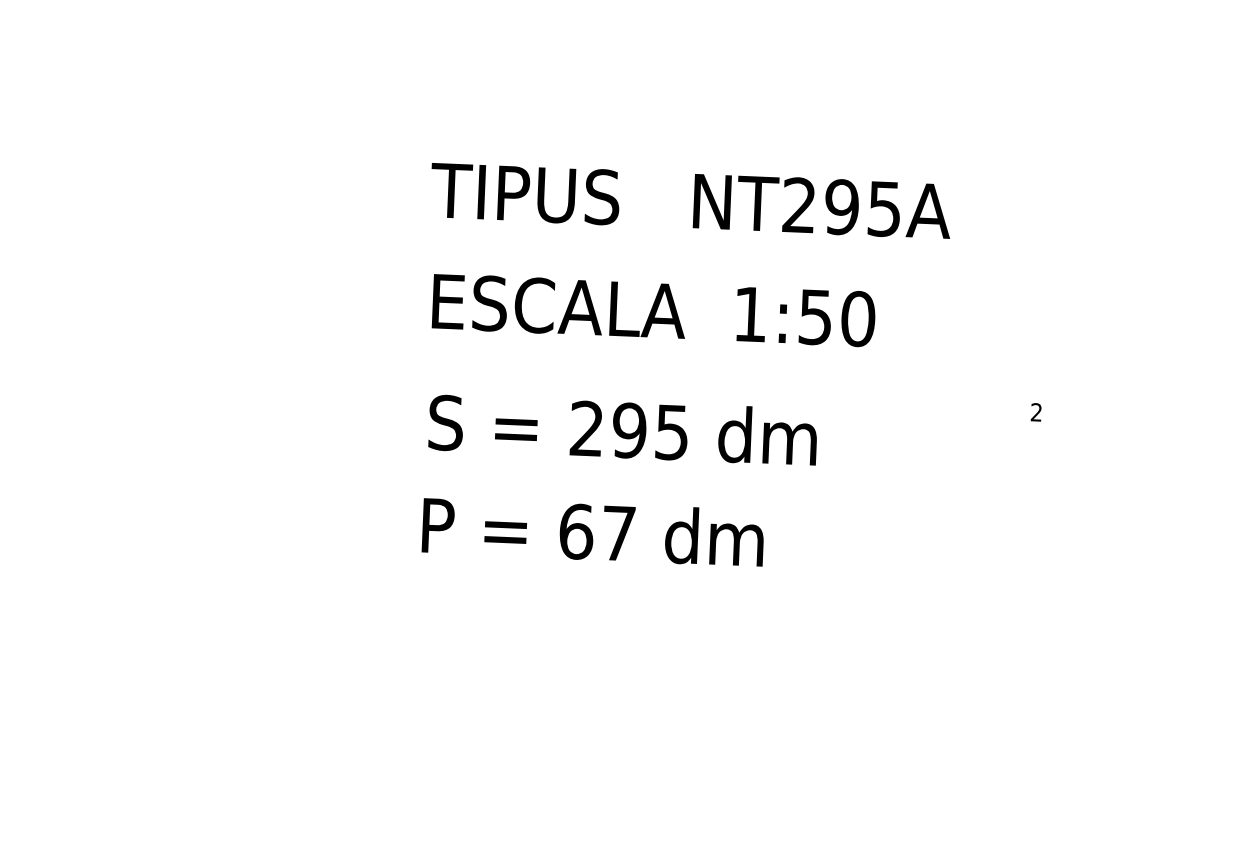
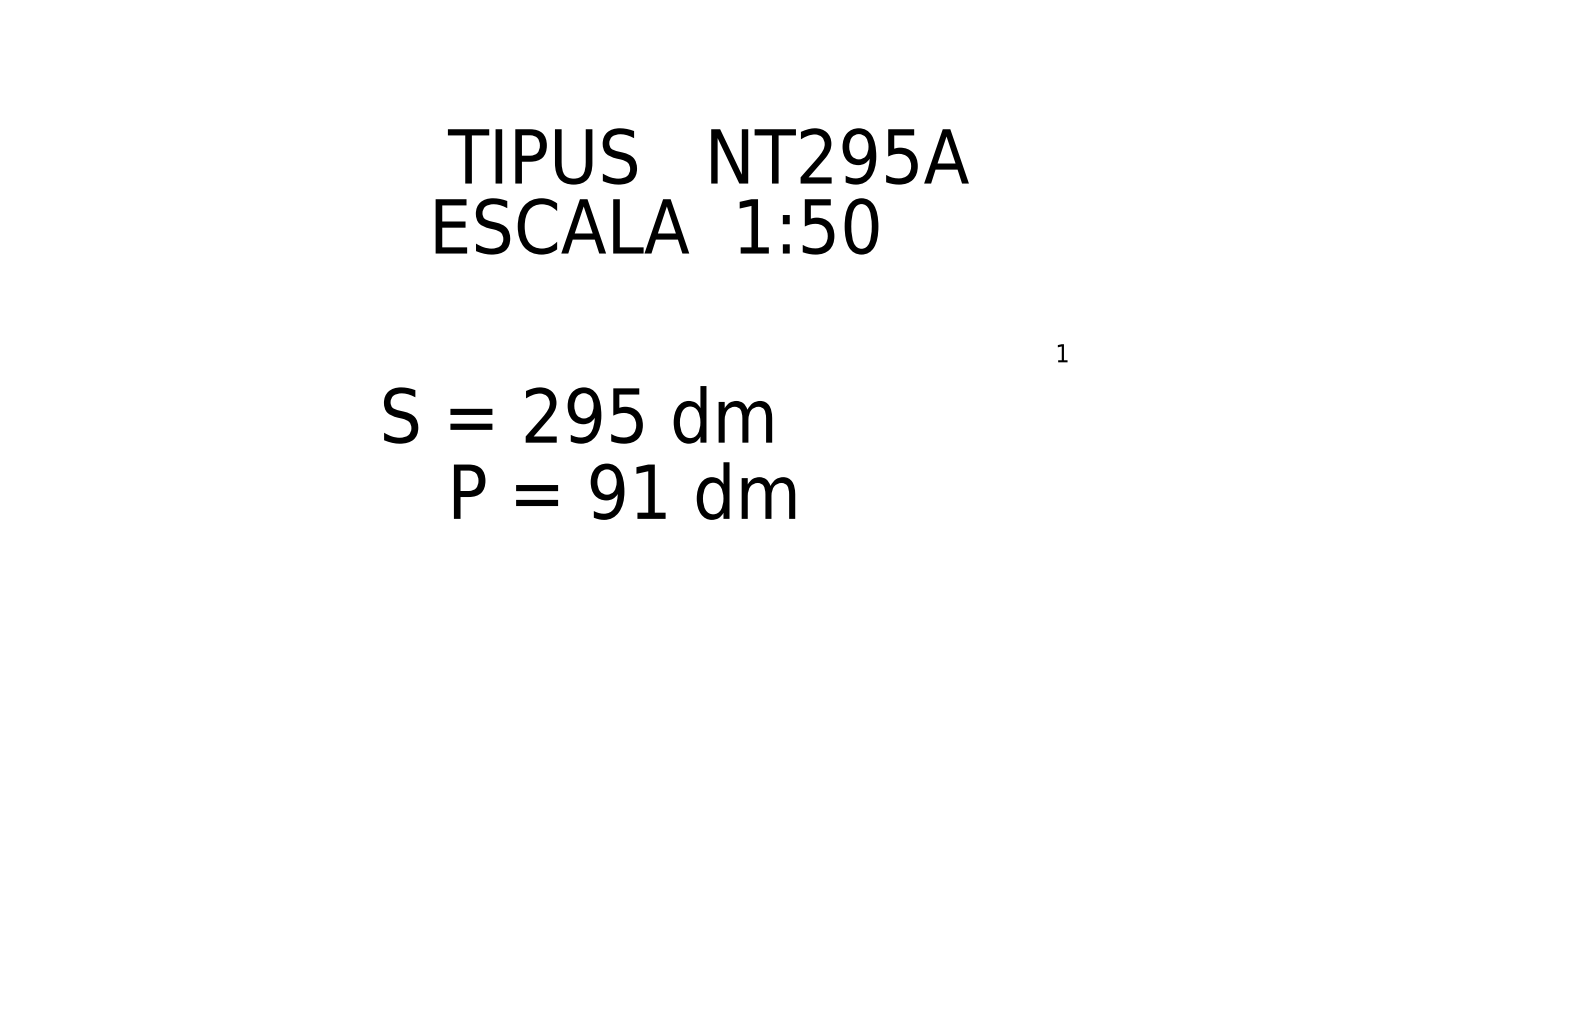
text: (653, 310) -> (656, 226), moved
text: (1036, 412) -> (1062, 353), 2 -> 1
text: (623, 429) -> (578, 414), moved
text: (596, 532) -> (627, 491), 67 -> 91

